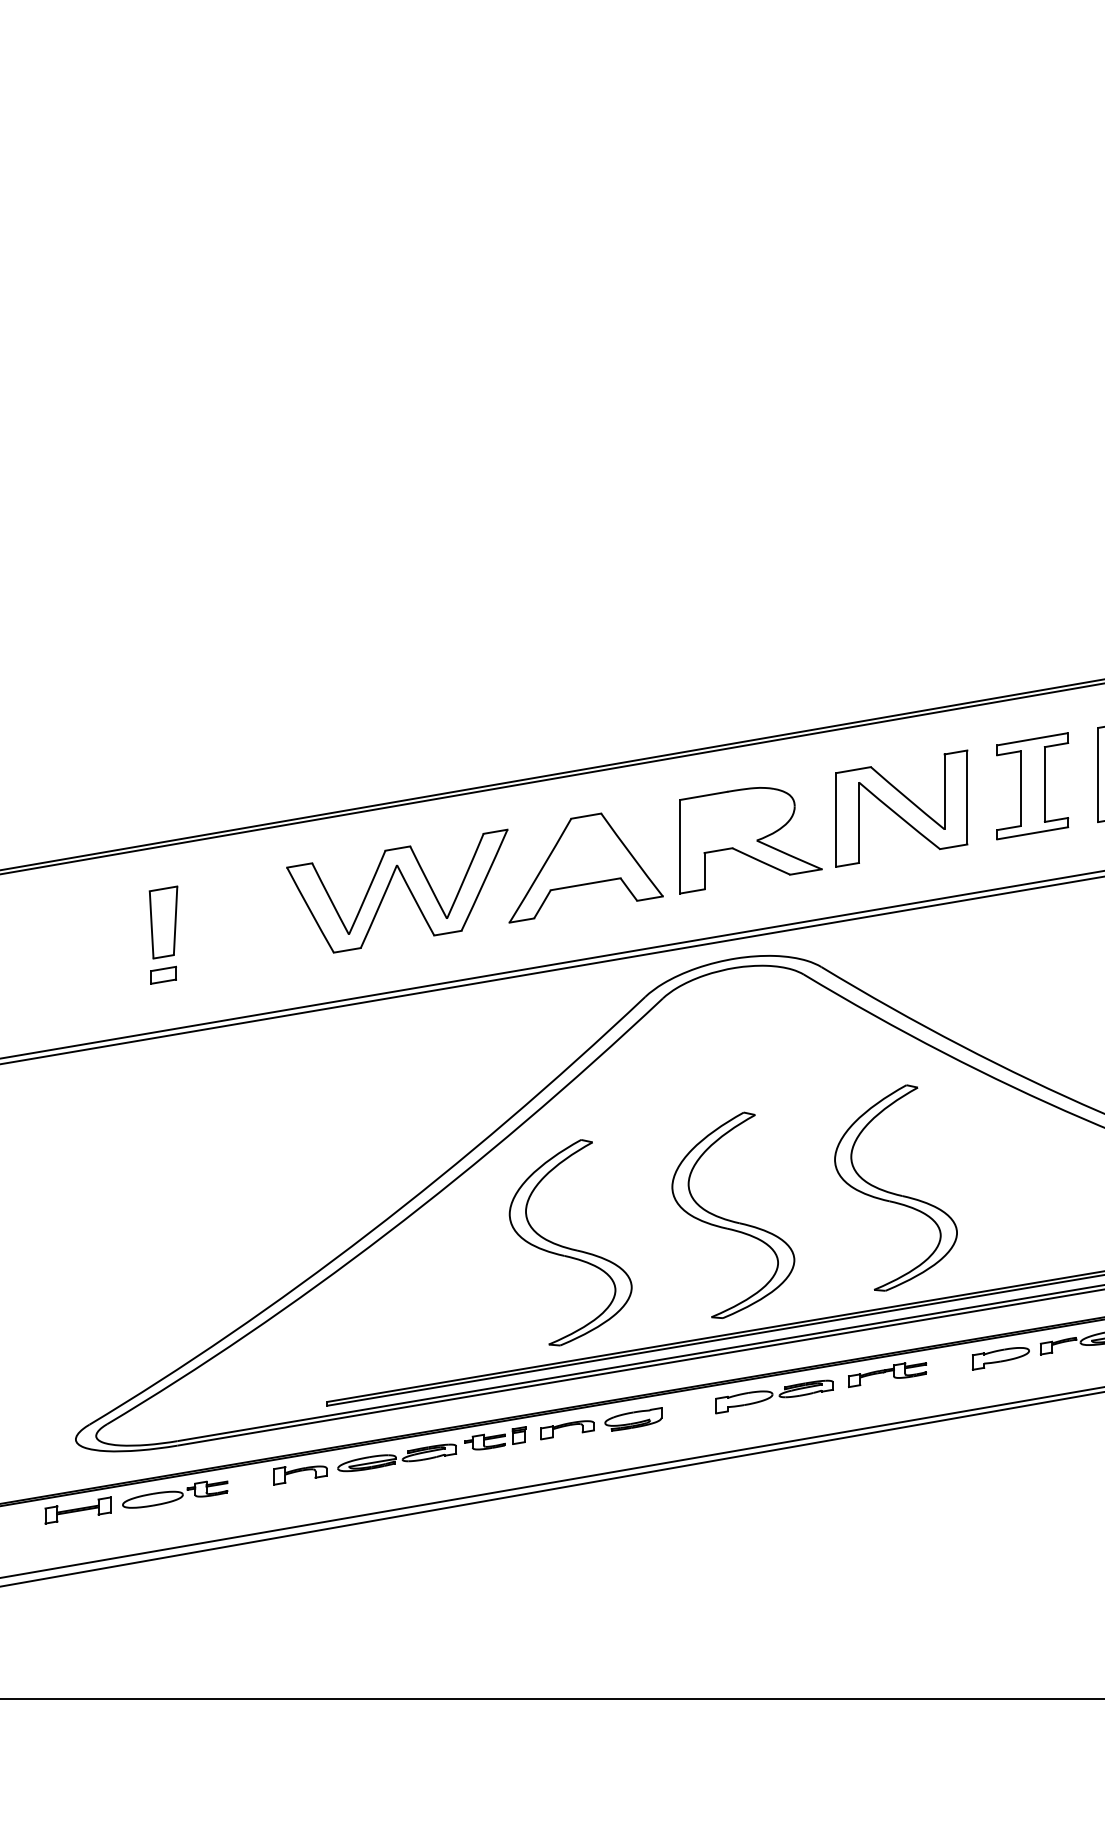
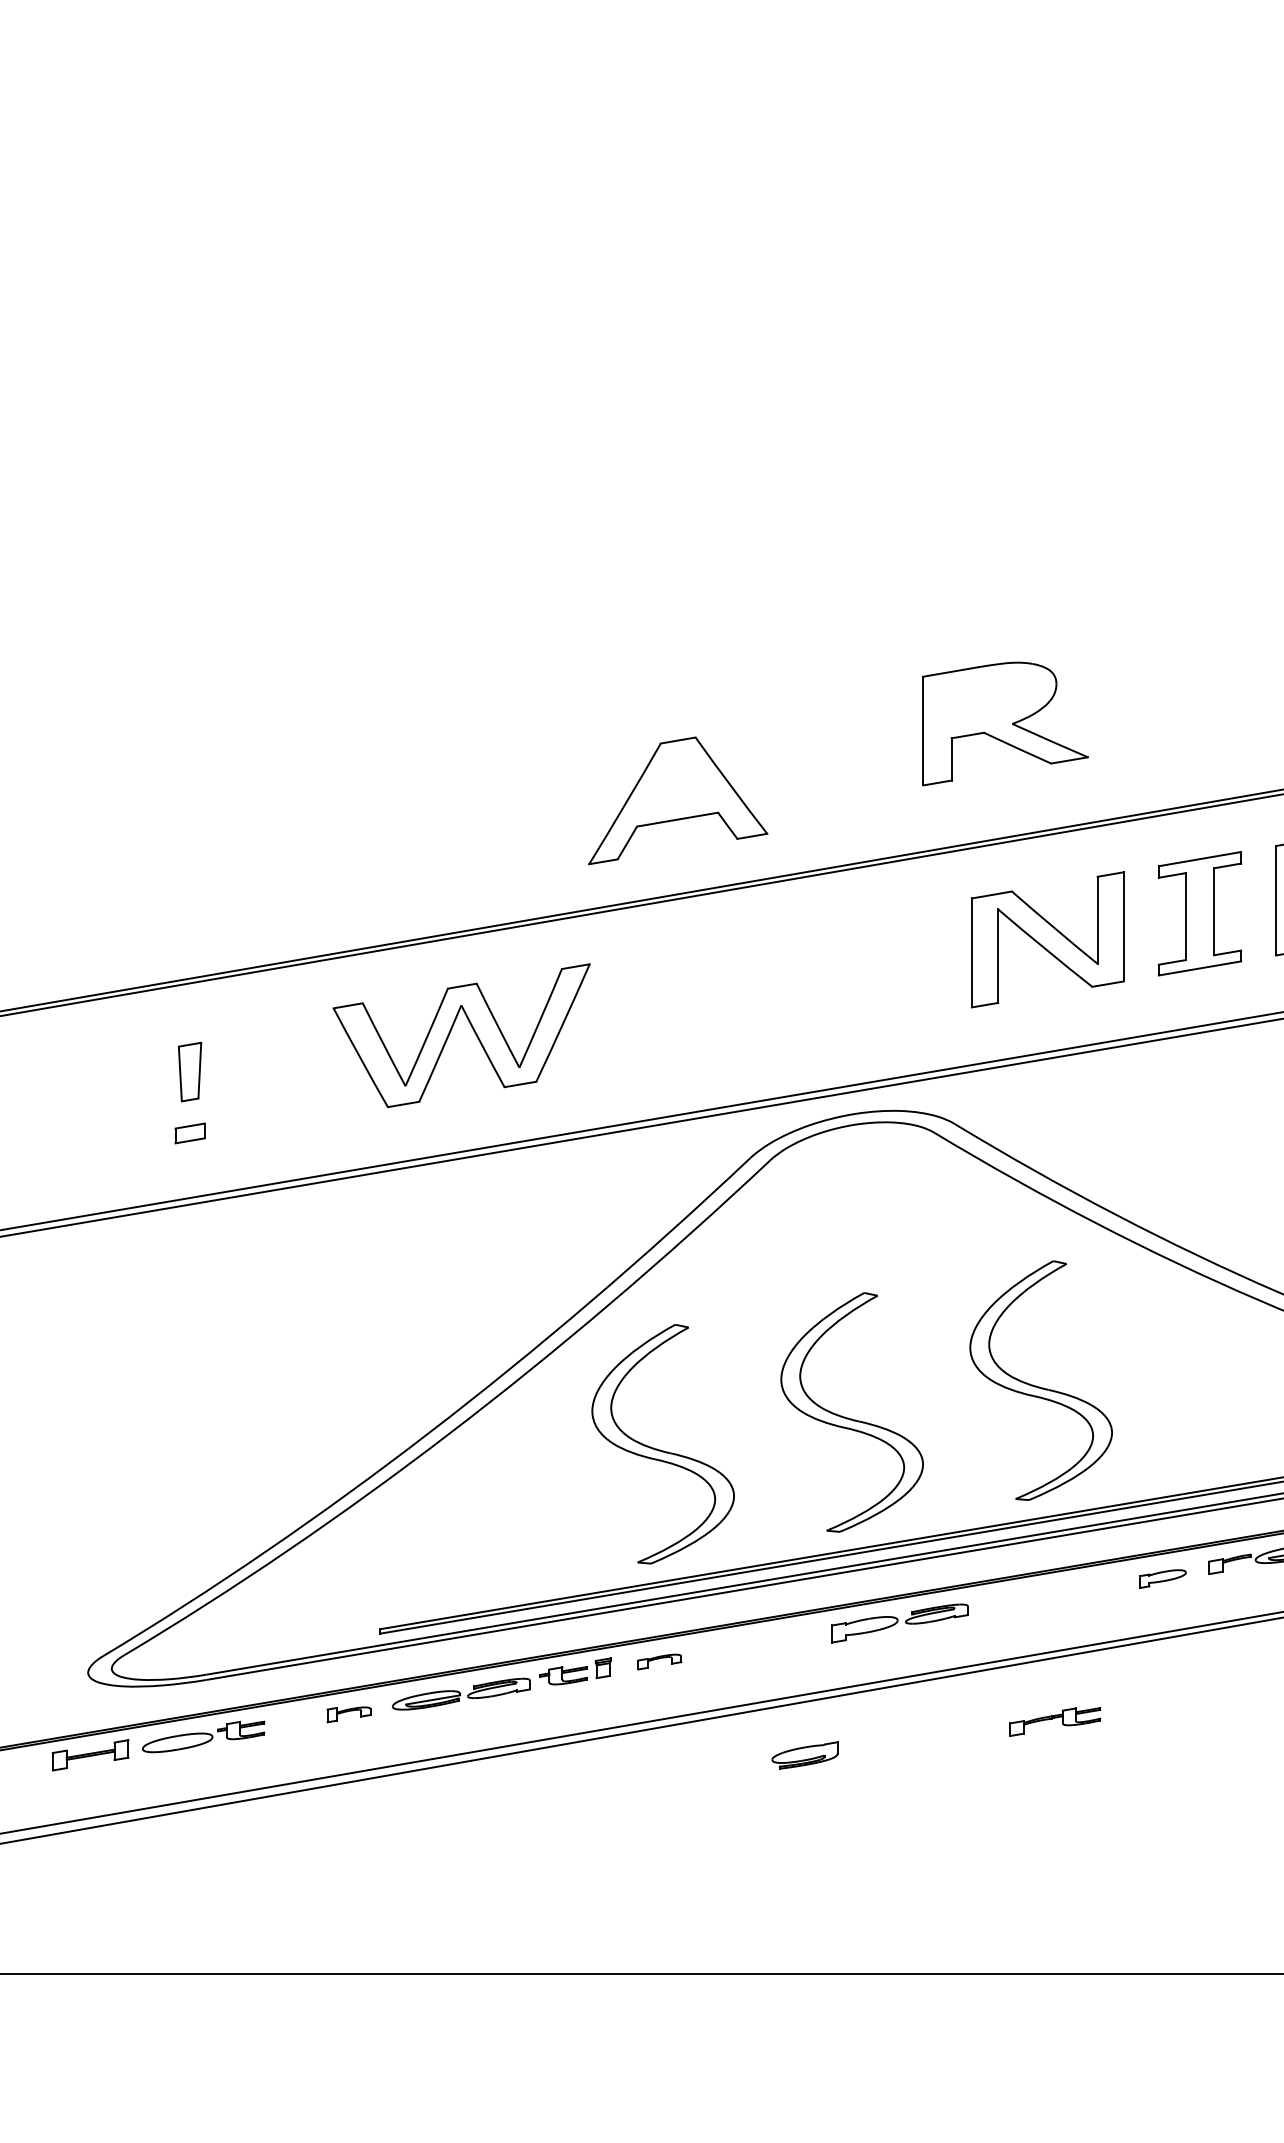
part: (750, 840) -> (1005, 723), moved
part: (586, 867) -> (678, 800), moved
part: (163, 922) -> (189, 1071), size x0.7
part: (1000, 1358) -> (1162, 1578), size x0.7
part: (887, 1374) -> (1055, 1721), moved
part: (632, 1419) -> (804, 1755), moved
part: (567, 1429) -> (659, 1661), size x0.7
part: (299, 1475) -> (348, 1714), size x0.7

